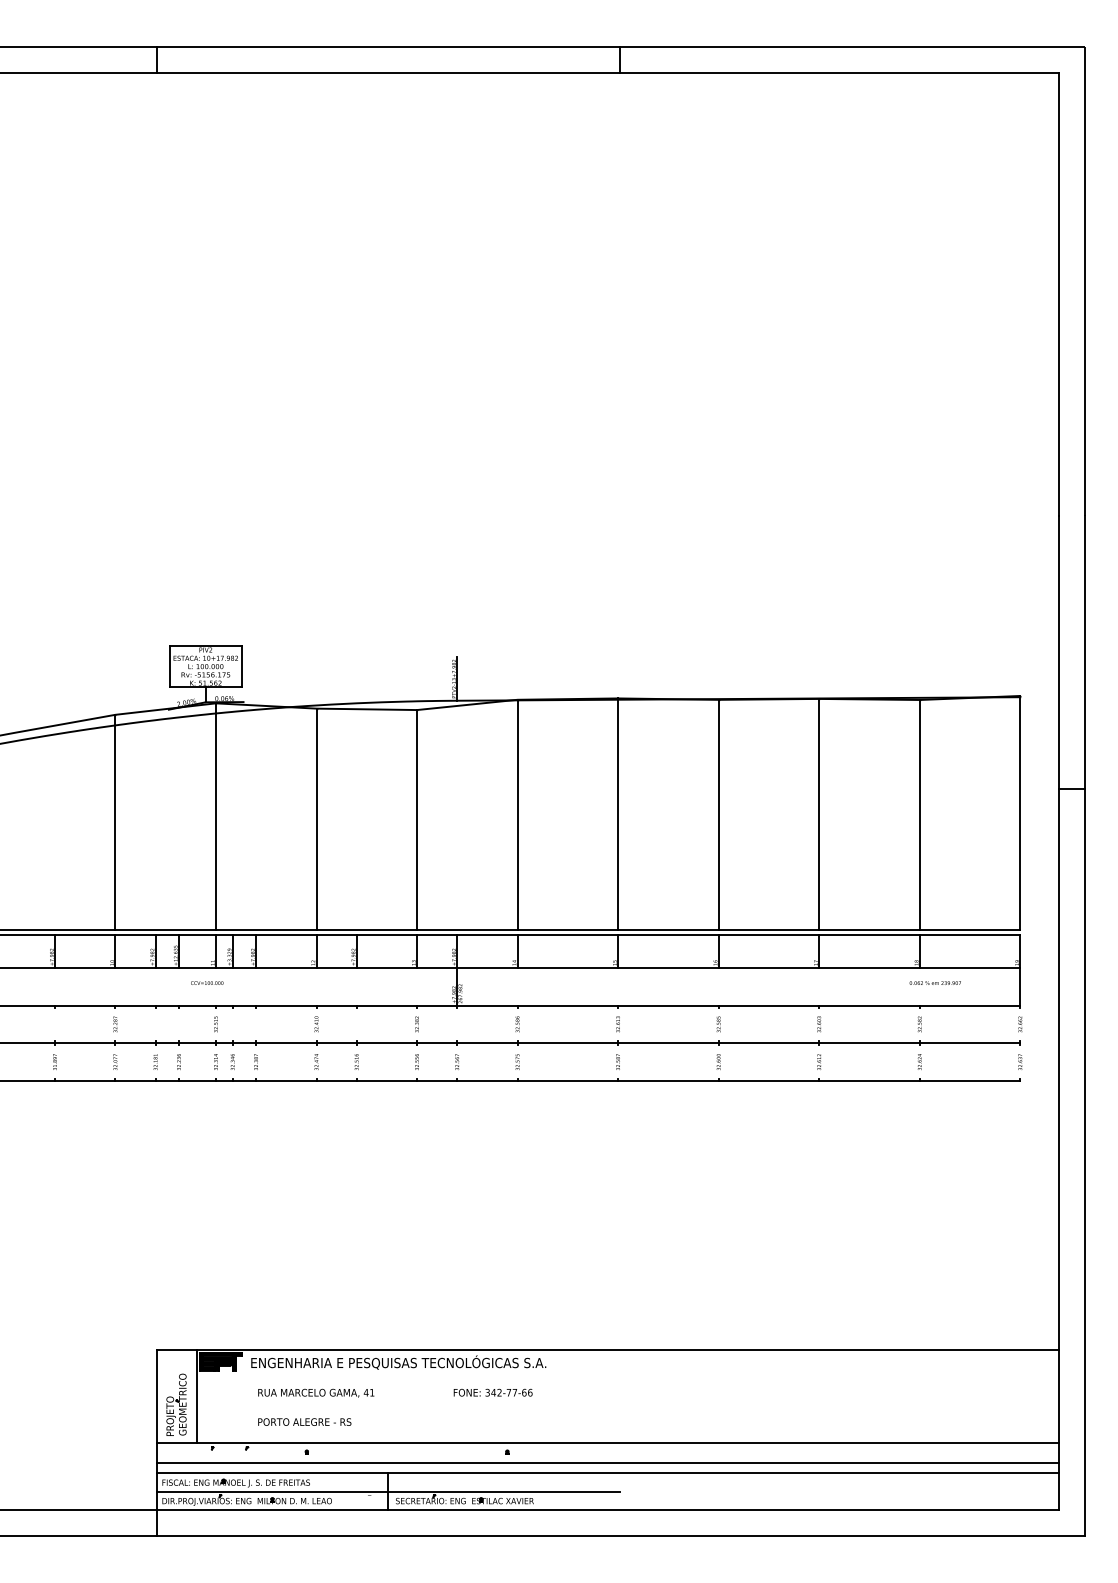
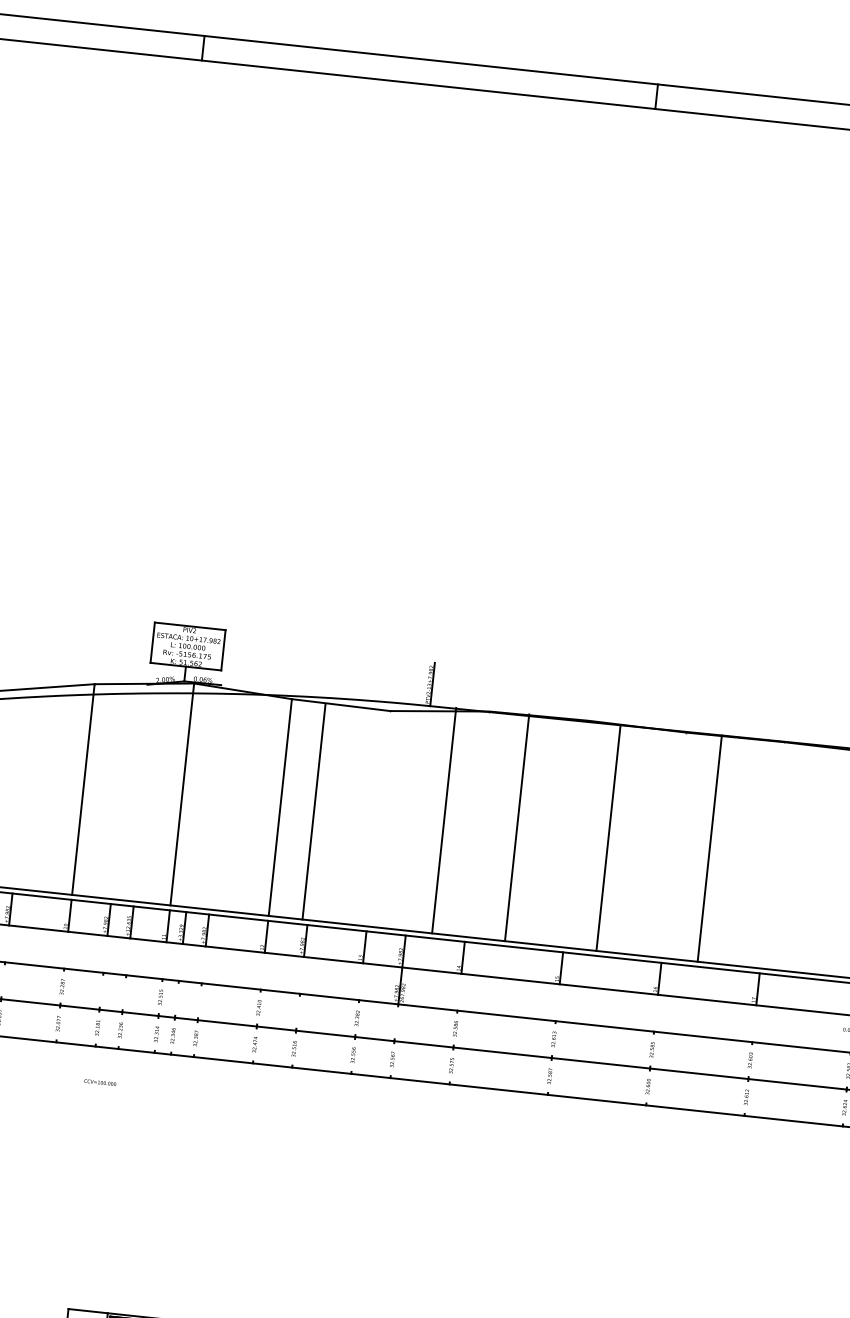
line: (517, 814) -> (444, 820), moved
line: (618, 814) -> (517, 827), moved
line: (718, 814) -> (608, 837), moved
line: (819, 814) -> (710, 848), moved
line: (417, 820) -> (314, 812), moved
text: (207, 982) -> (100, 1082), moved

